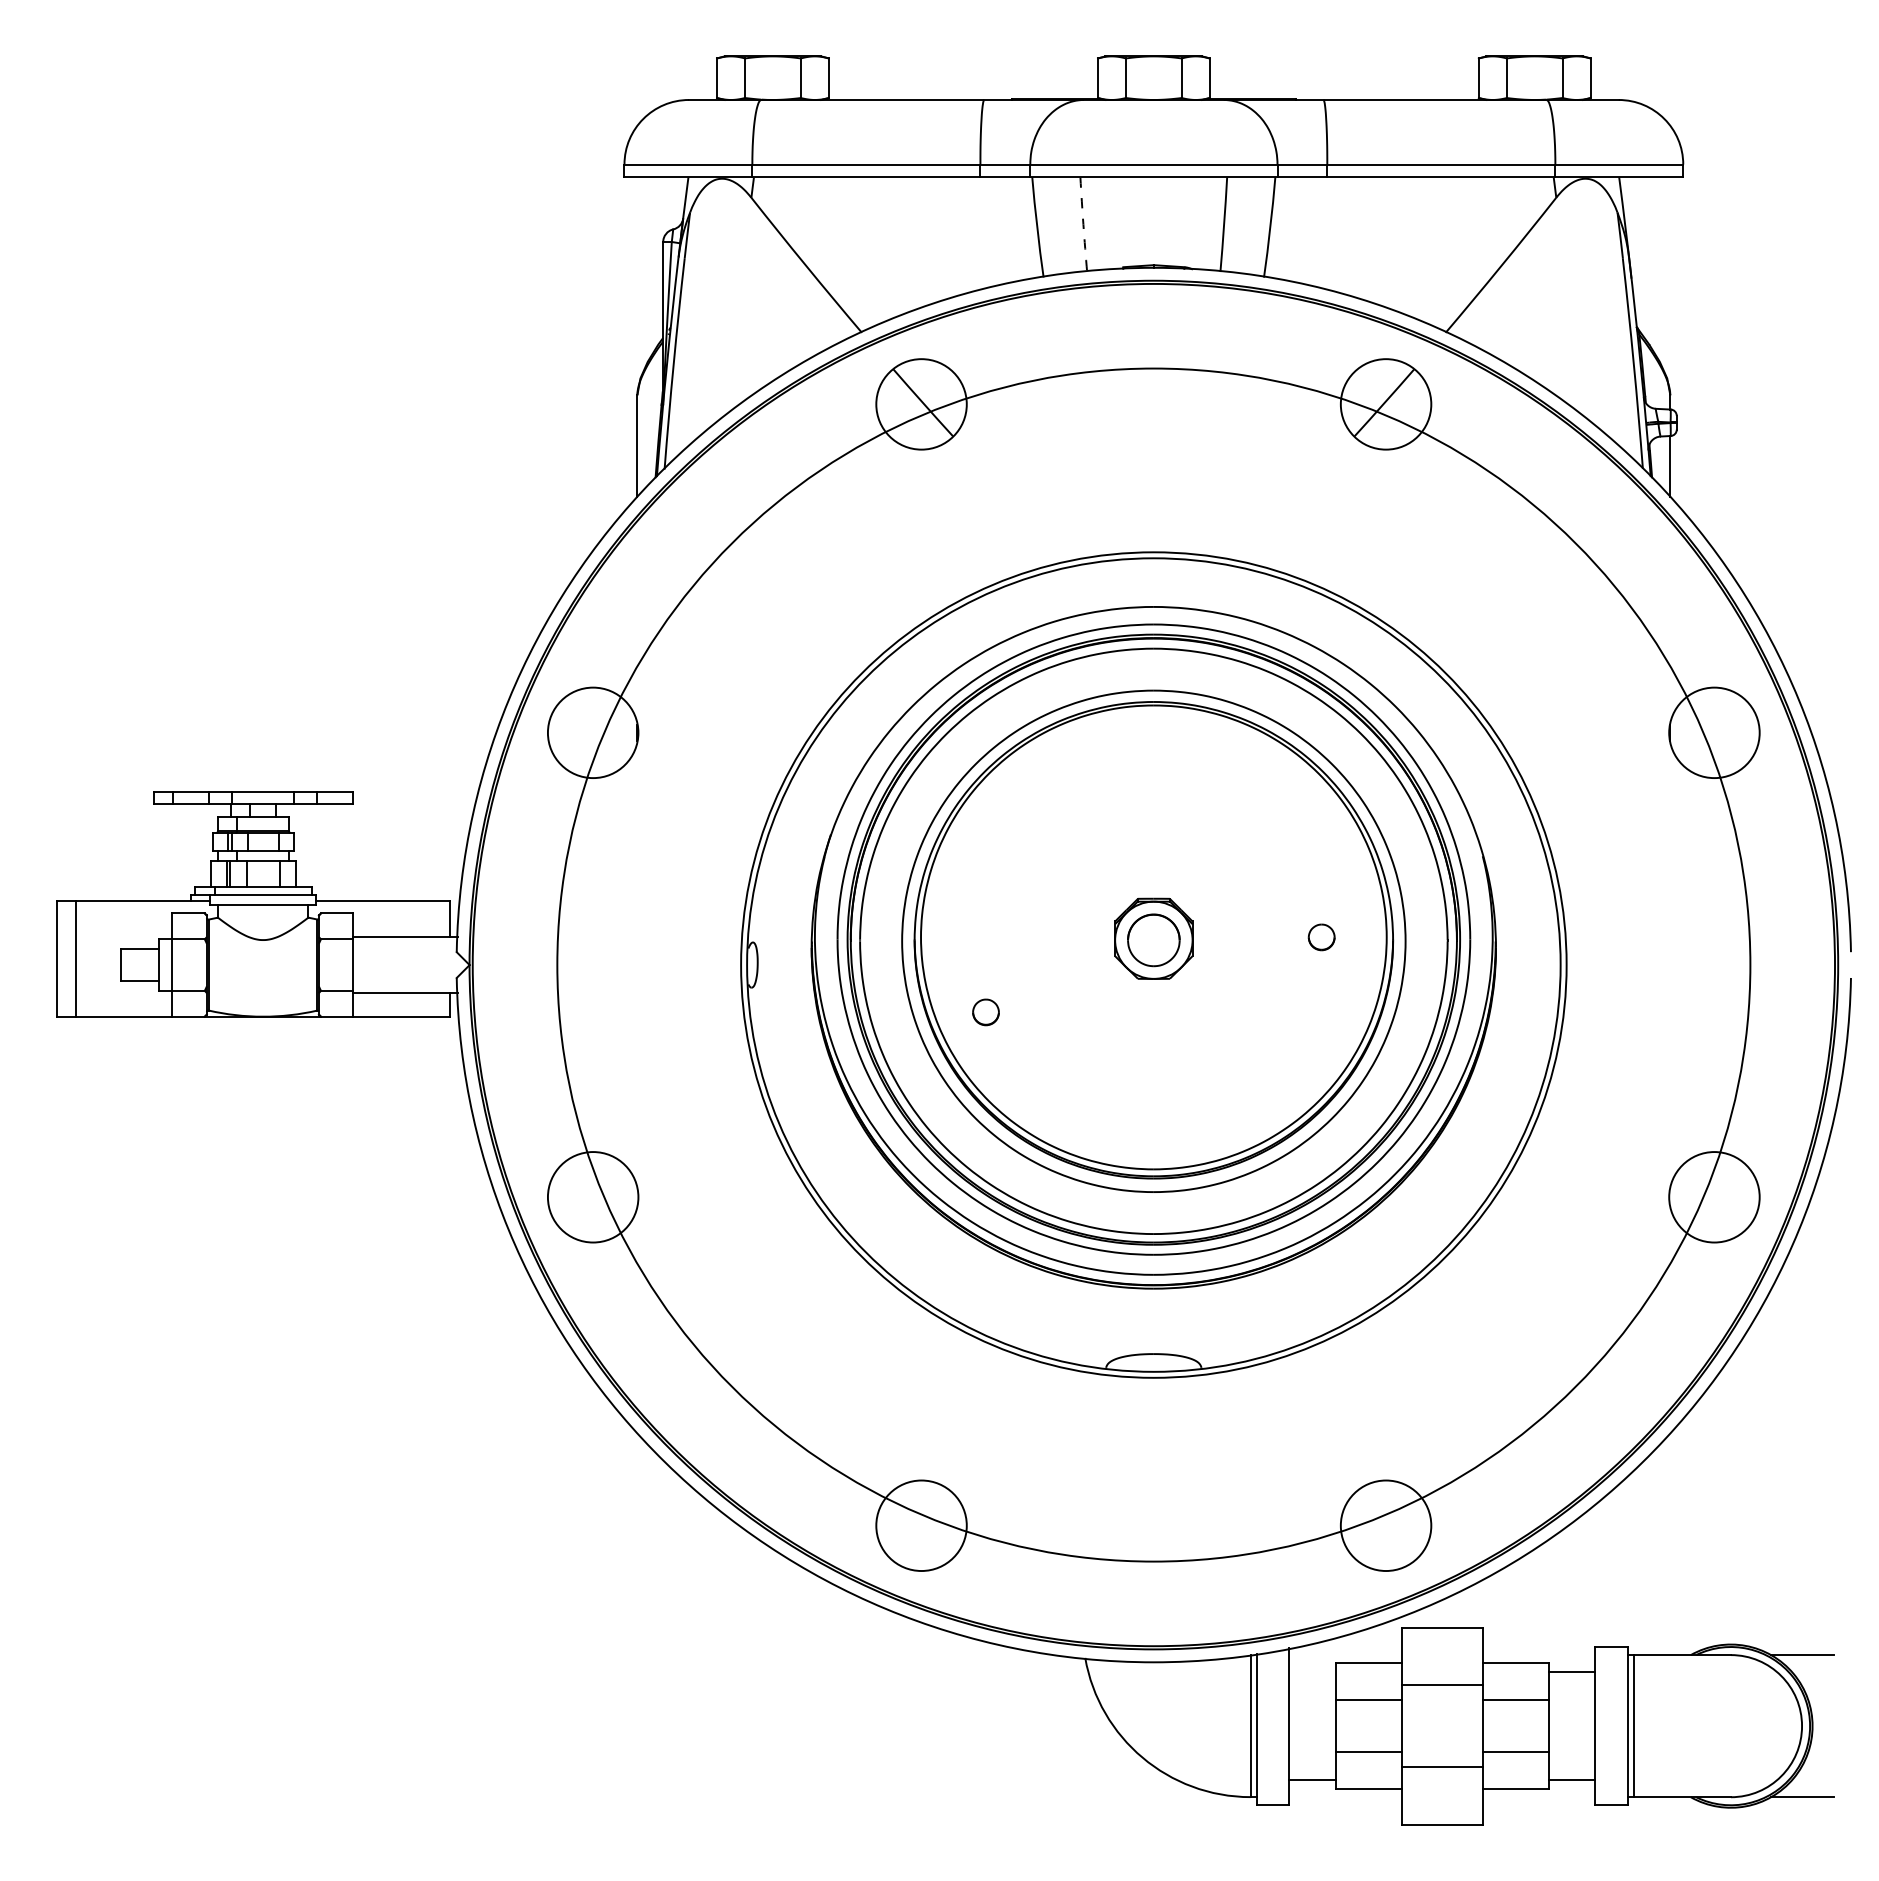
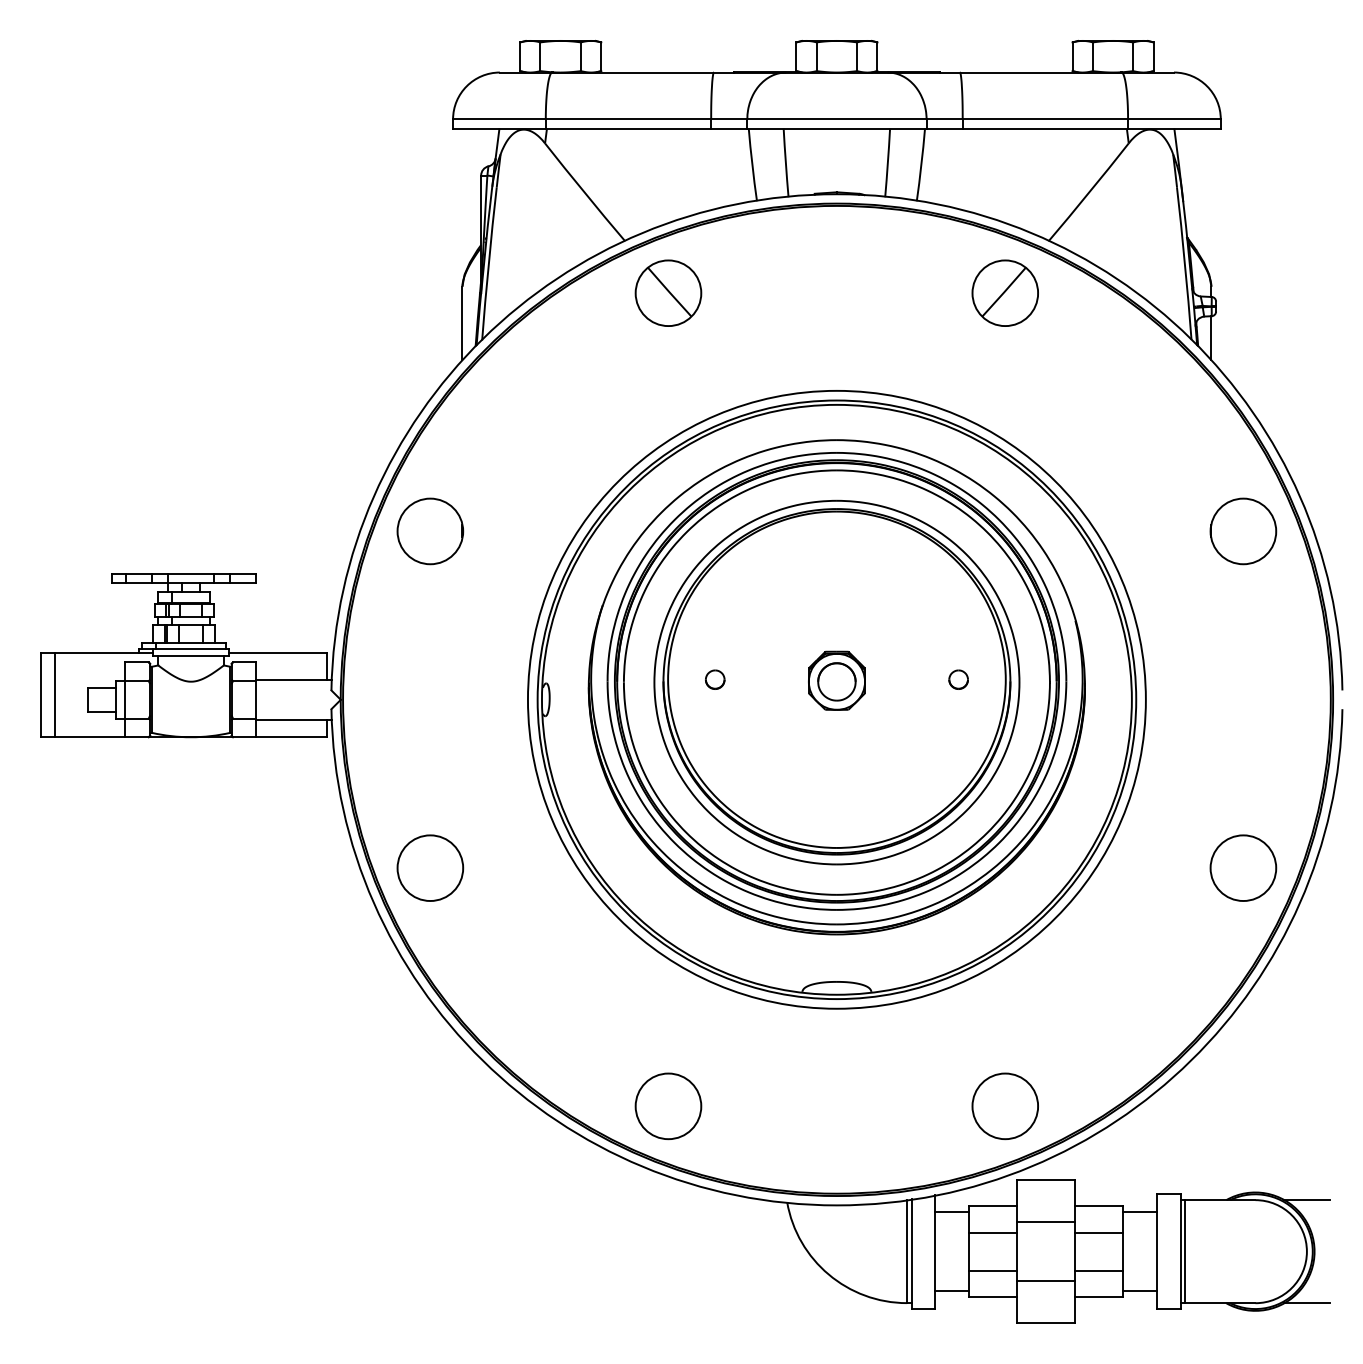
arc: (1083, 224) -> (785, 162), dashed -> solid
circle: (1153, 964) -> (836, 699), size x0.71
part: (985, 1012) -> (714, 679), moved
line: (1312, 1671) -> (951, 1212), added

